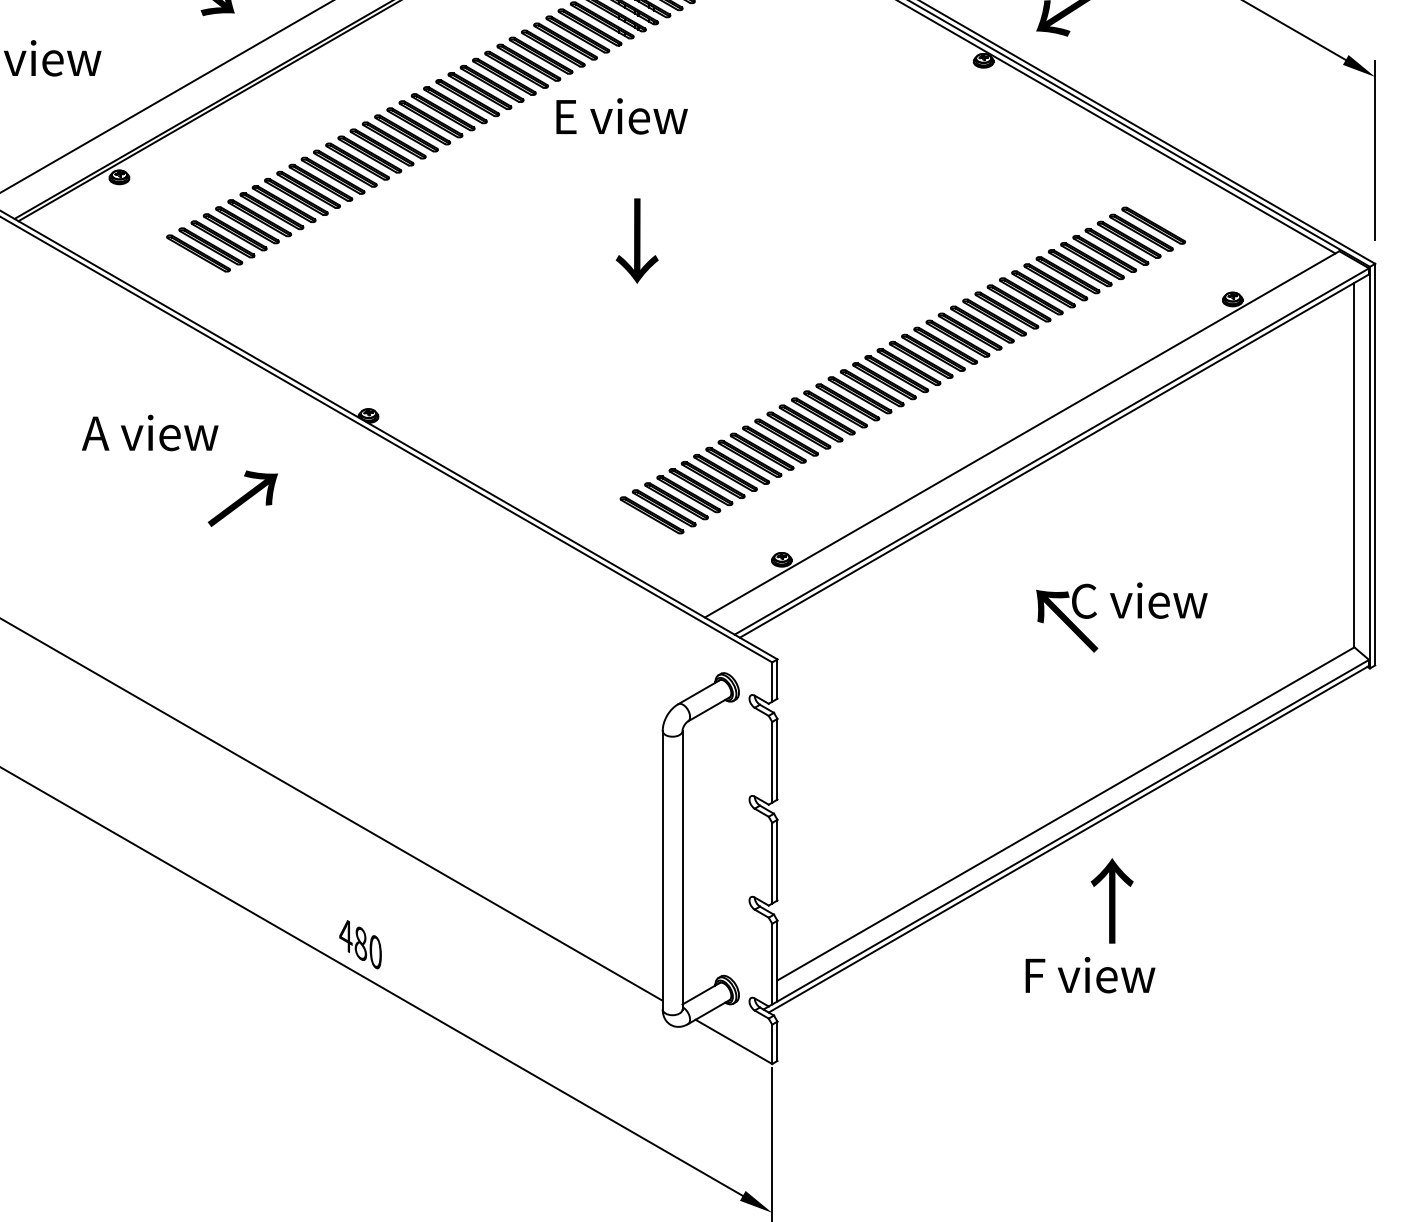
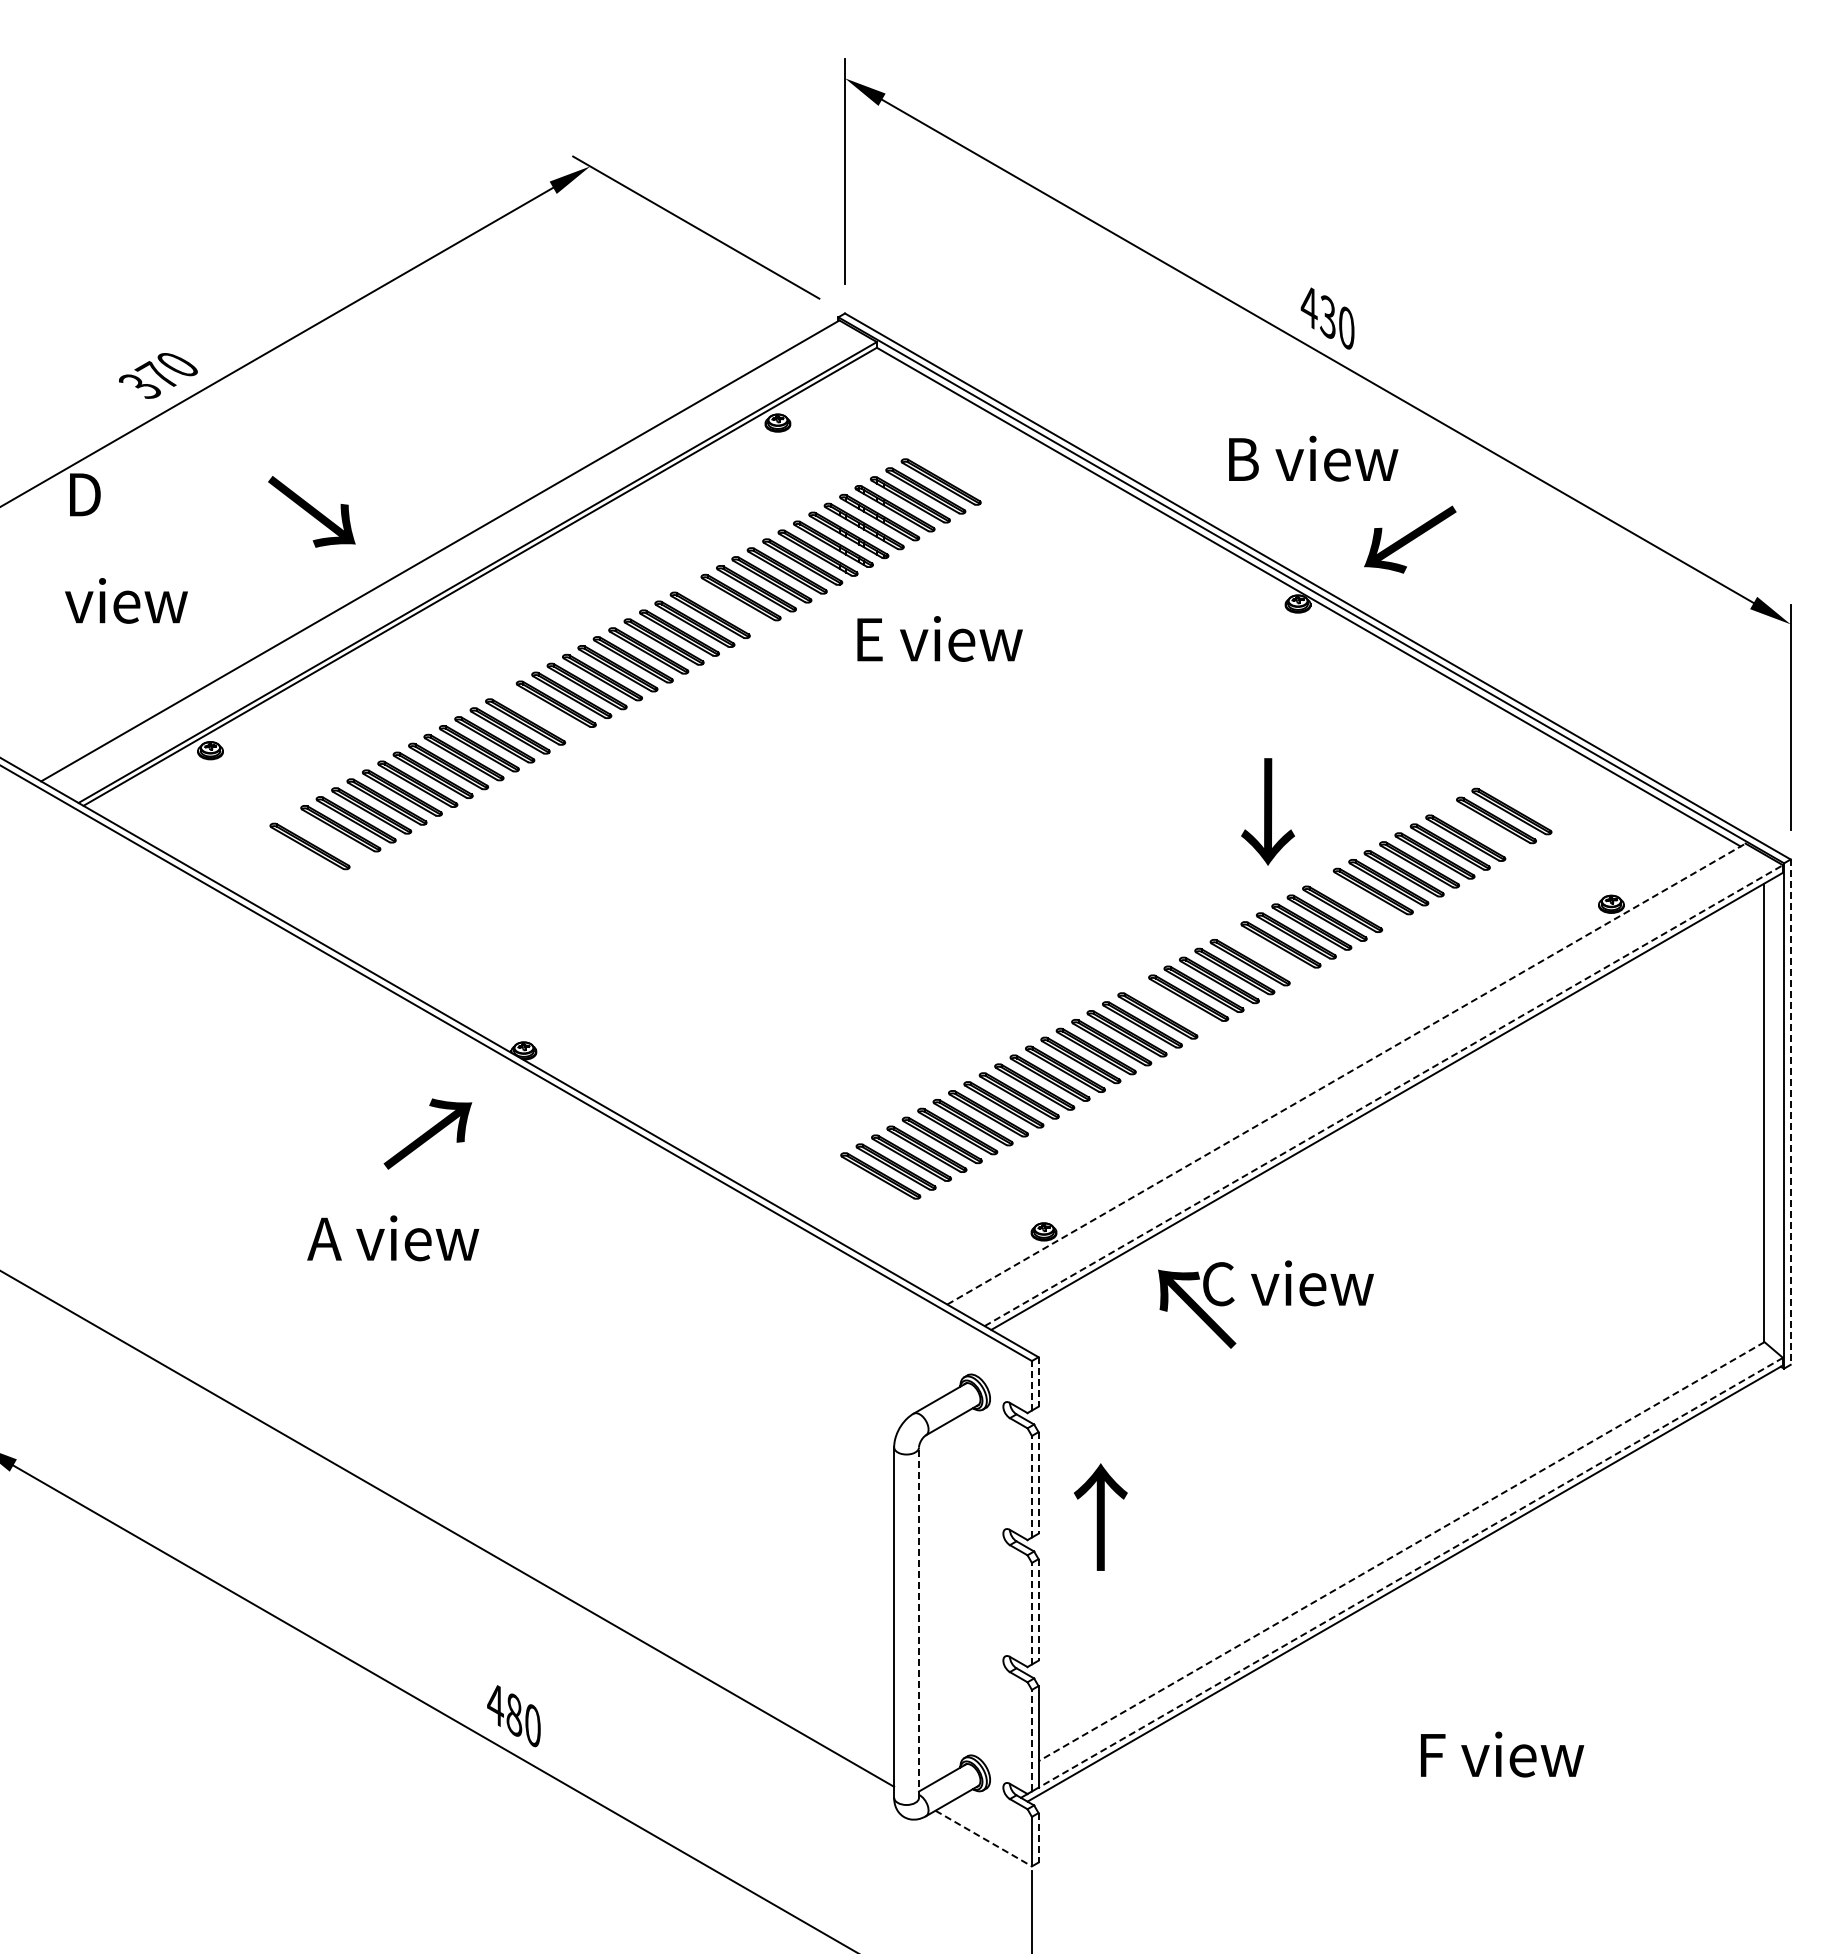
part: (528, 62) -> (725, 606), removed
text: (621, 116) -> (939, 638), moved
part: (381, 147) -> (540, 712), removed
part: (1128, 239) -> (1480, 828), removed
text: (636, 240) -> (1267, 811), moved
part: (210, 246) -> (325, 837), removed
part: (1030, 296) -> (1357, 900), removed
part: (957, 338) -> (1265, 953), removed
part: (883, 380) -> (1172, 1006), removed
text: (150, 433) -> (393, 1238), moved
line: (1022, 434) -> (1346, 1074), solid -> dashed
line: (1051, 451) -> (1383, 1095), solid -> dashed
line: (1375, 464) -> (1790, 1112), solid -> dashed
text: (242, 498) -> (427, 1133), moved
text: (1121, 617) -> (1265, 1304), moved
line: (777, 678) -> (1038, 1381), solid -> dashed
line: (771, 681) -> (1031, 1385), solid -> dashed
line: (777, 758) -> (1038, 1482), solid -> dashed
line: (771, 762) -> (1031, 1486), solid -> dashed
line: (1065, 813) -> (1401, 1551), solid -> dashed
line: (1073, 830) -> (1410, 1572), solid -> dashed
line: (777, 859) -> (1038, 1609), solid -> dashed
line: (771, 863) -> (1031, 1613), solid -> dashed
line: (682, 870) -> (919, 1622), solid -> dashed
text: (1112, 900) -> (1100, 1516), moved
line: (771, 963) -> (1031, 1740), solid -> dashed
text: (1090, 975) -> (1502, 1754), moved
line: (733, 1041) -> (983, 1838), solid -> dashed
line: (777, 1041) -> (1038, 1837), solid -> dashed

